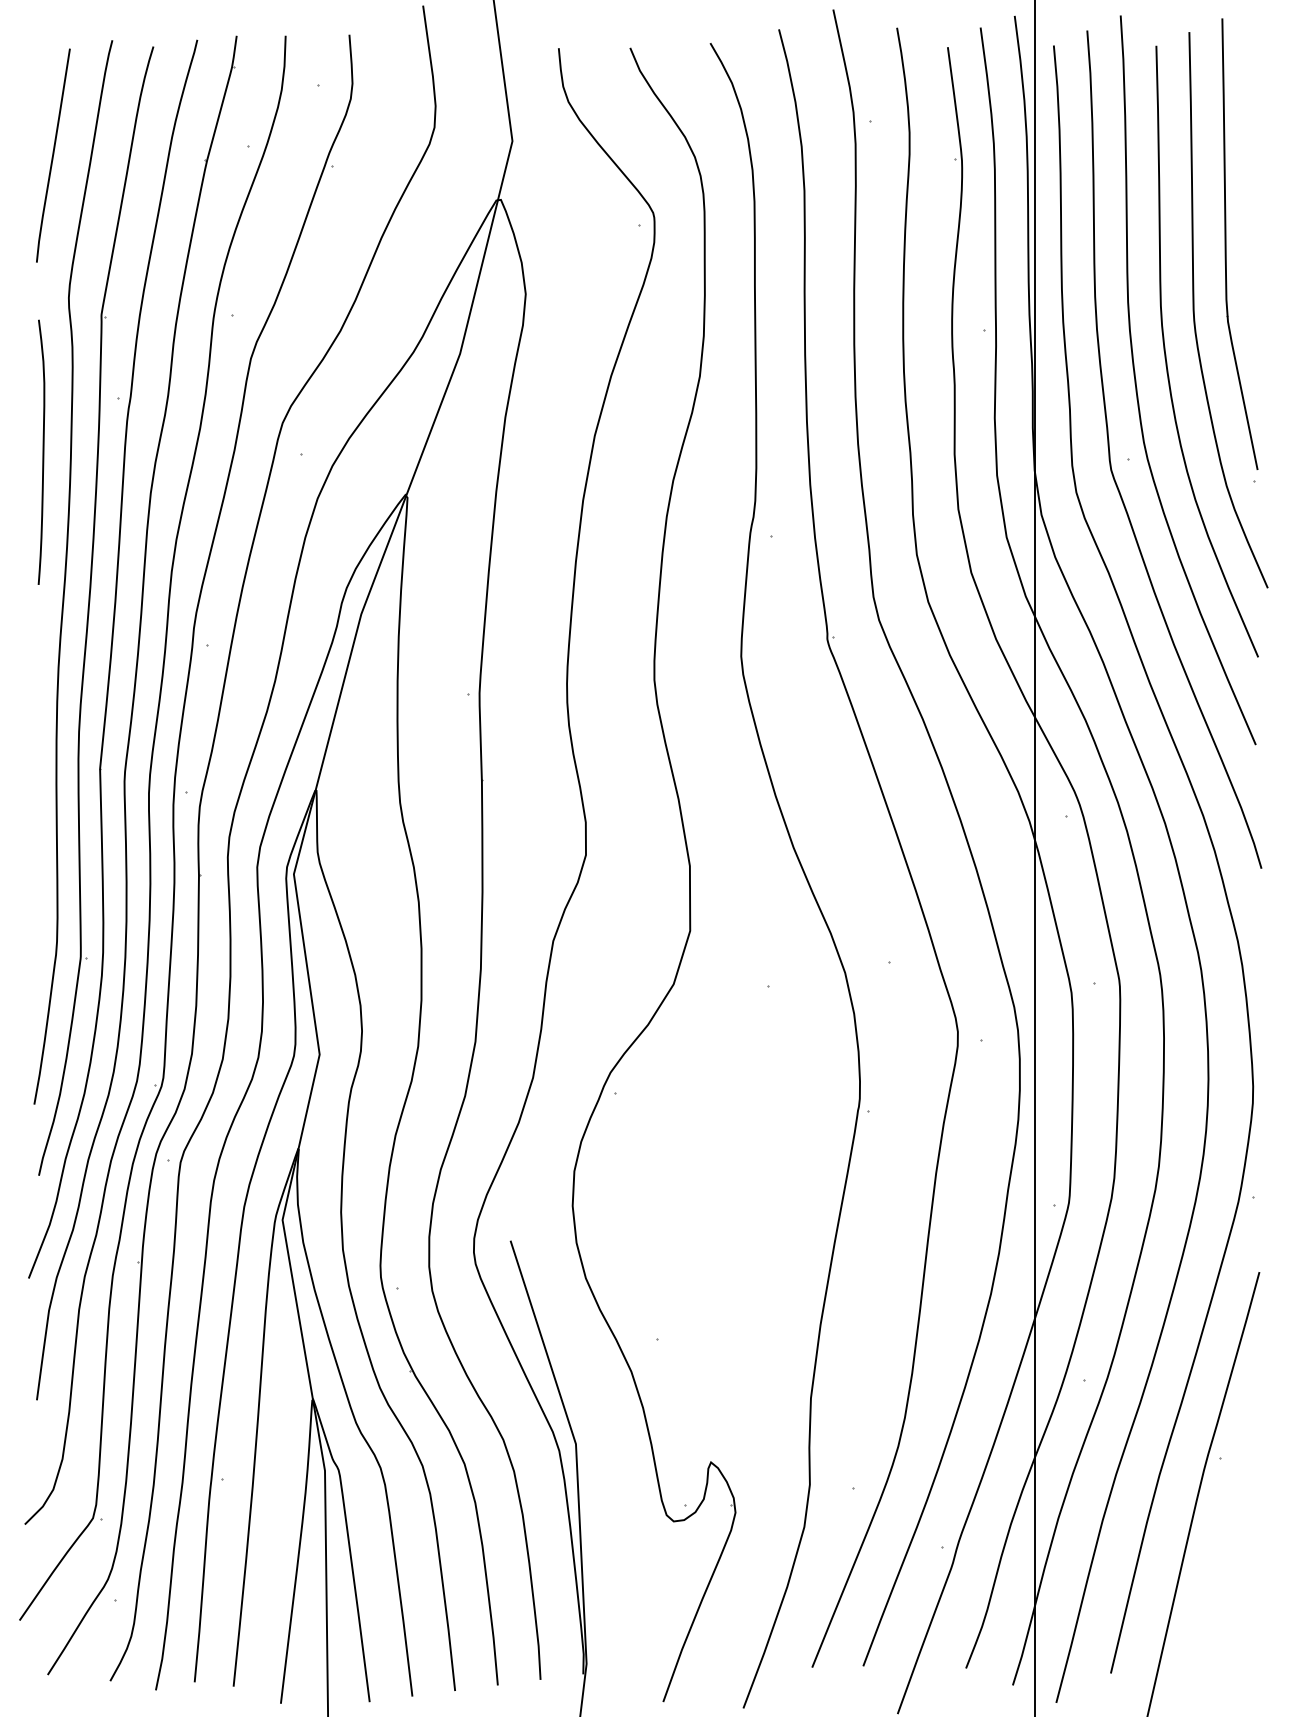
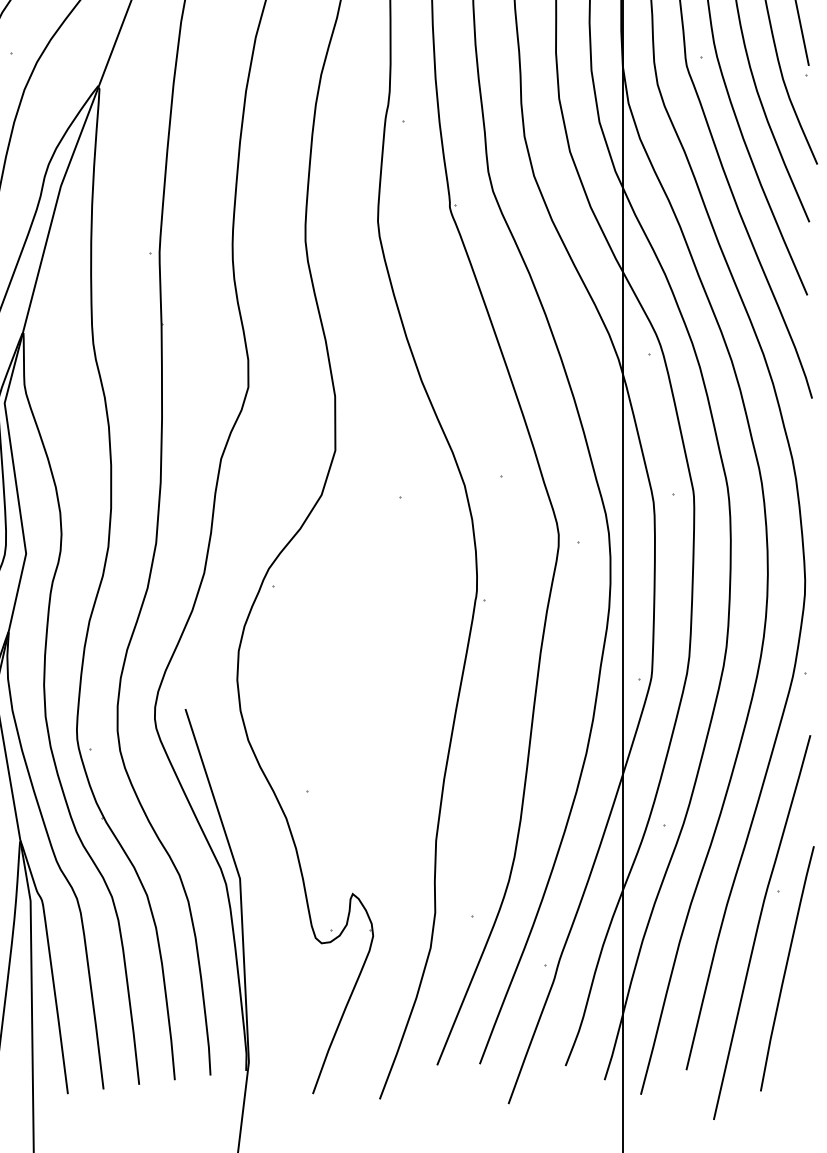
curve: (1231, 1550) -> (787, 967), added

